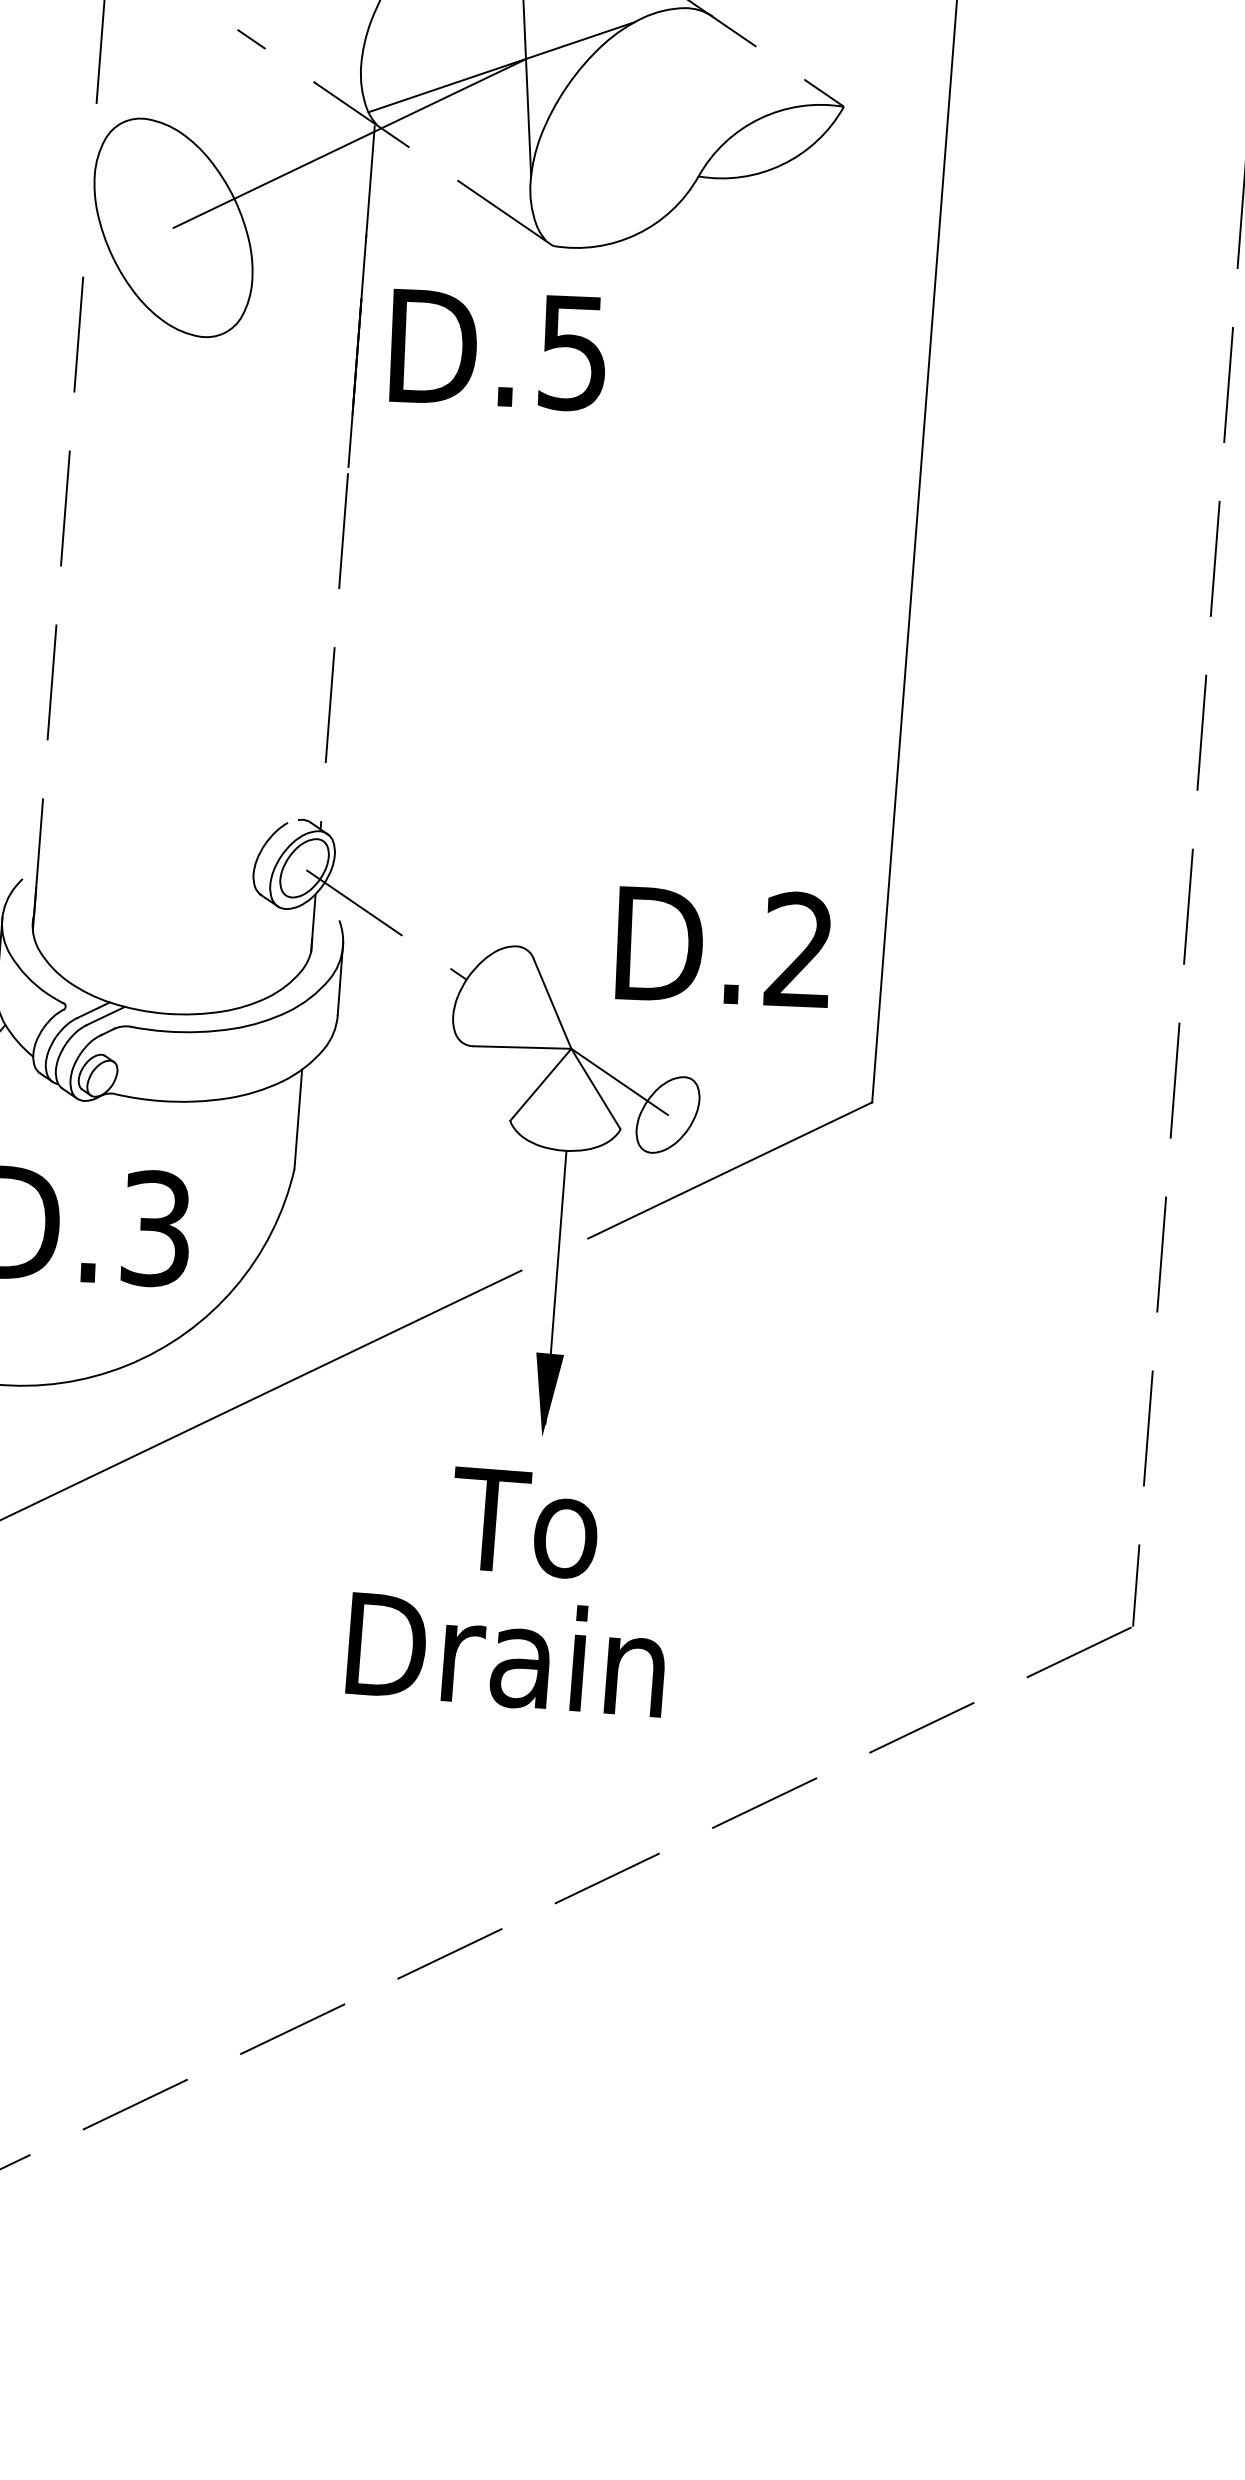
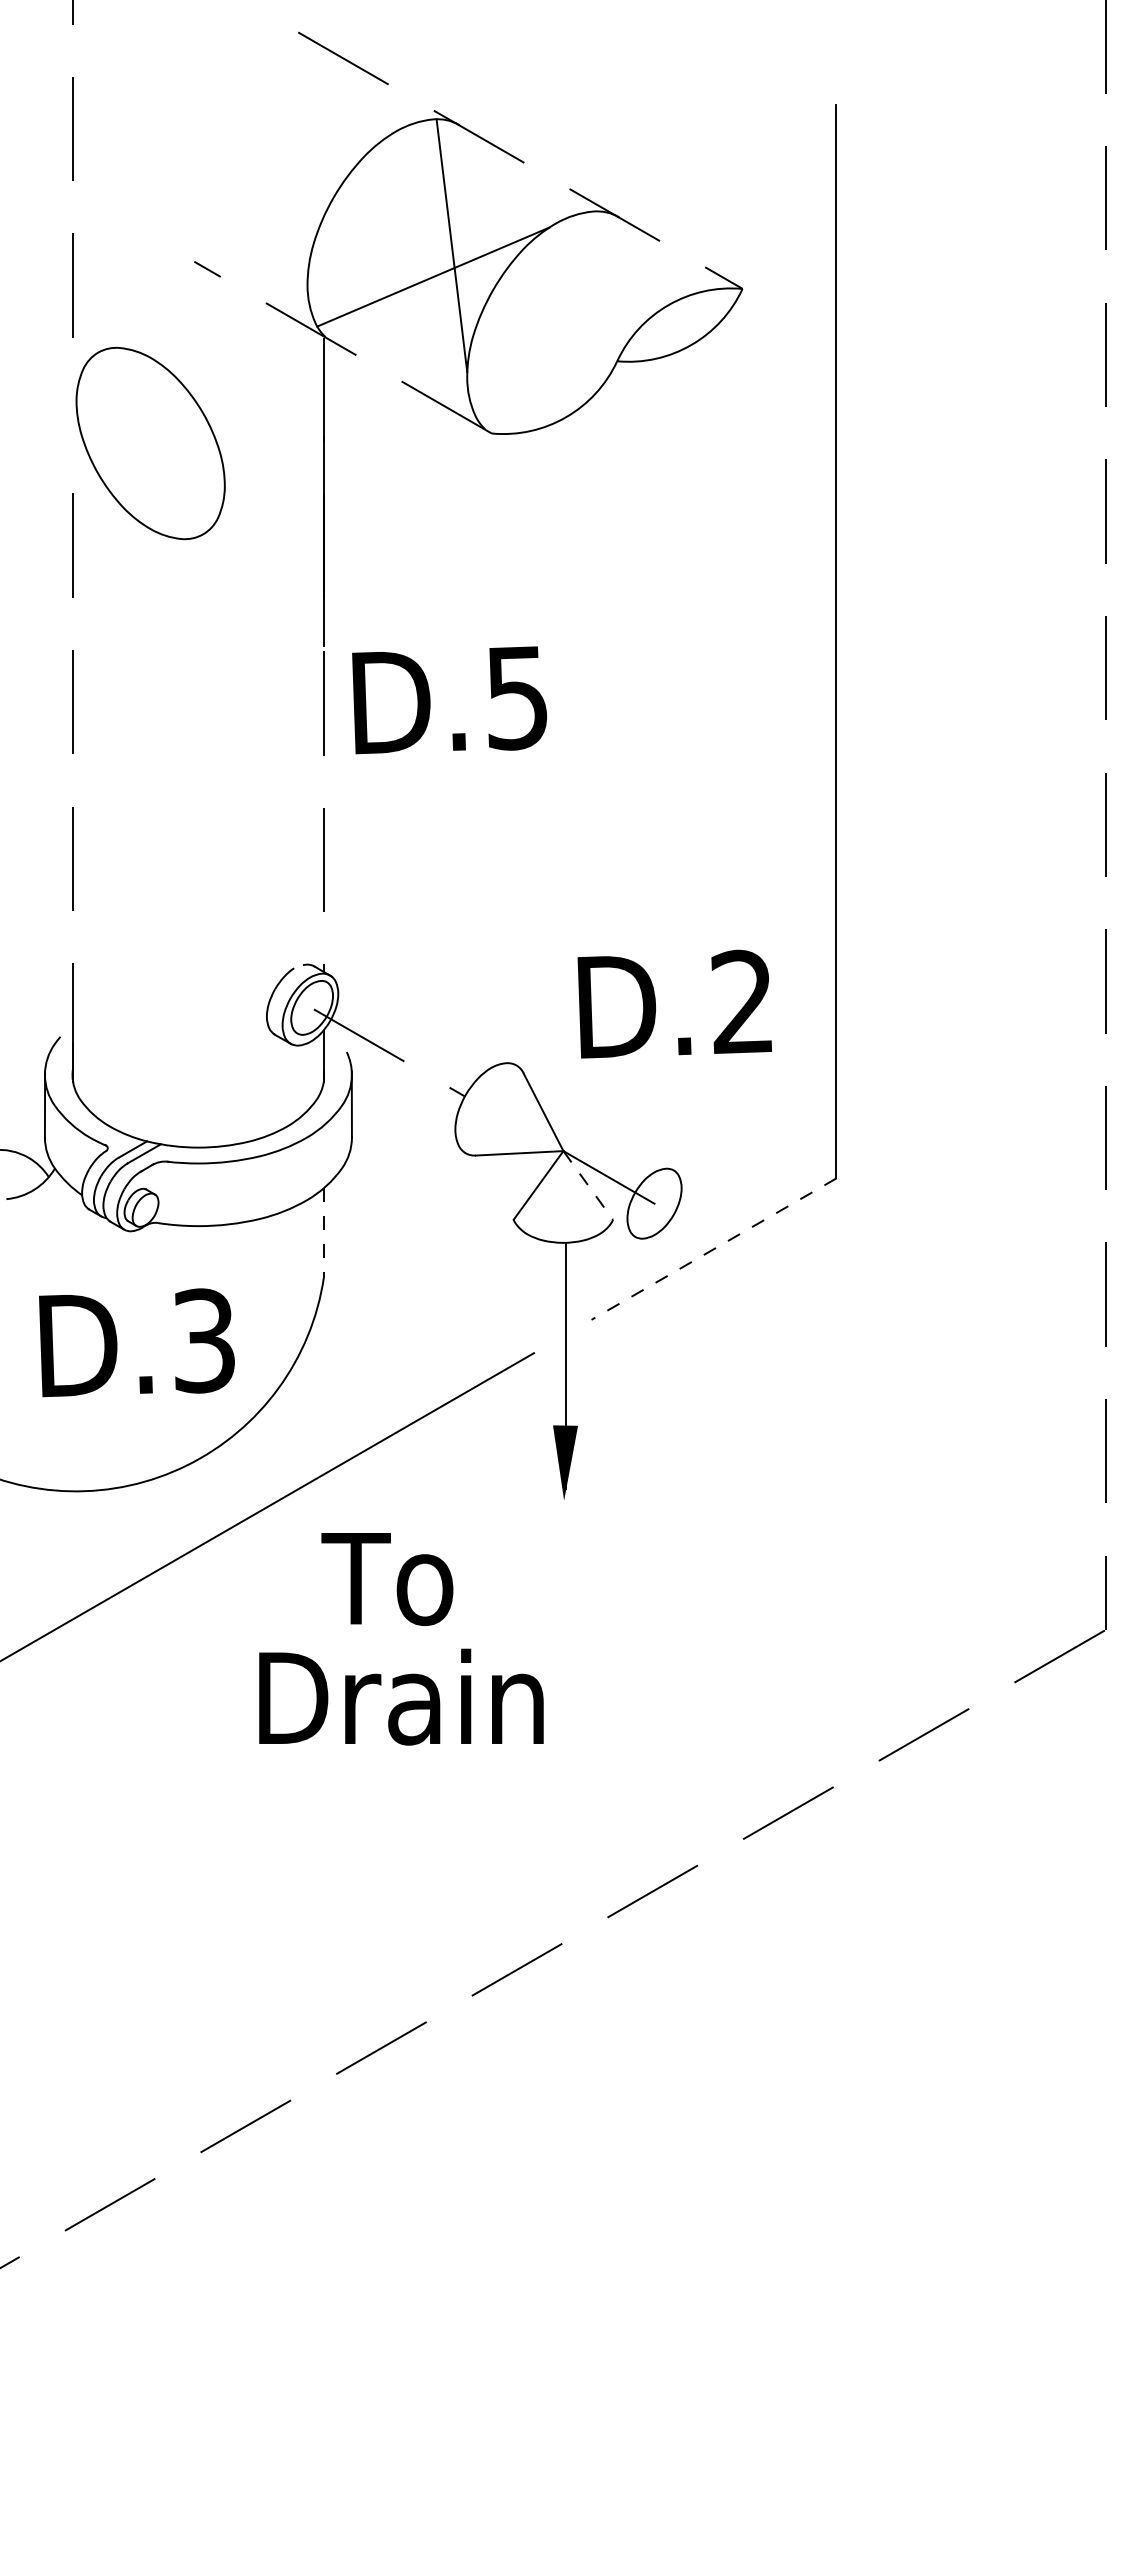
line: (349, 143) -> (302, 355), removed
text: (497, 350) -> (449, 700), moved
text: (723, 945) -> (674, 1003), moved
line: (596, 1089) -> (588, 1185), solid -> dashed
line: (297, 1119) -> (323, 1233), solid -> dashed
line: (729, 1170) -> (713, 1249), solid -> dashed
text: (524, 1523) -> (387, 1579), moved
text: (507, 1653) -> (401, 1696), moved

